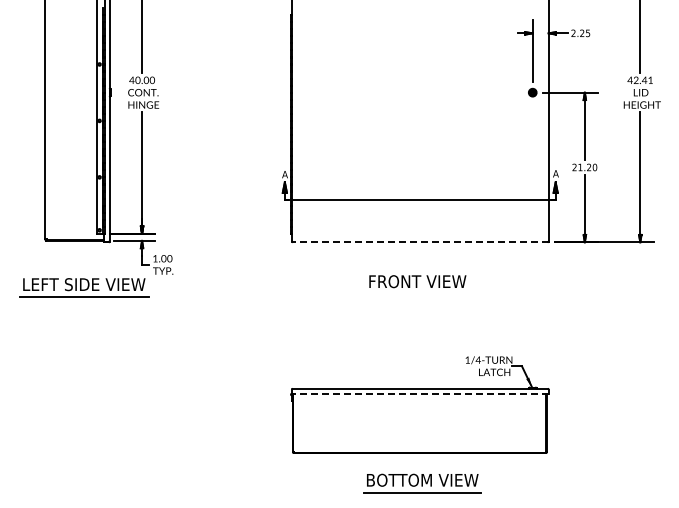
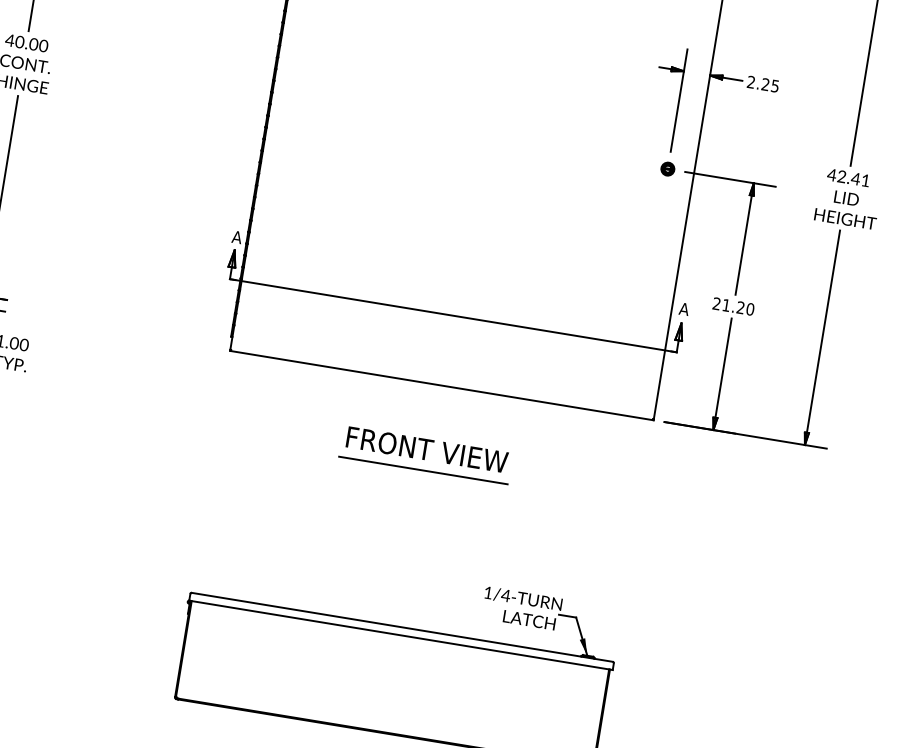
line: (419, 242) -> (440, 385), dashed -> solid
line: (417, 294) -> (423, 470), added
line: (419, 393) -> (399, 634), dashed -> solid

